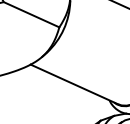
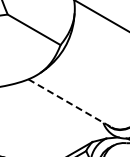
line: (74, 84) -> (70, 103), solid -> dashed

